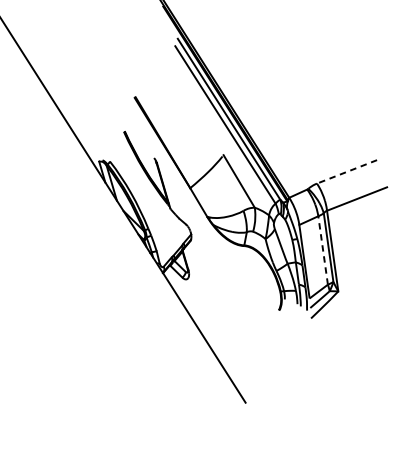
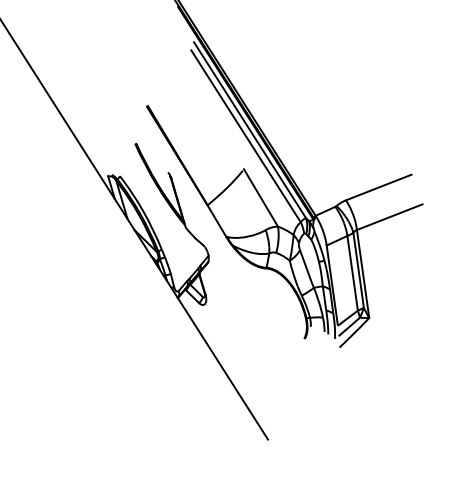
line: (346, 171) -> (378, 187), dashed -> solid
line: (322, 250) -> (352, 273), dashed -> solid

